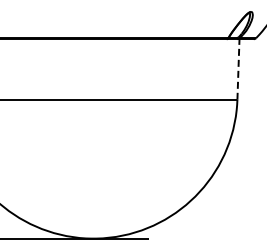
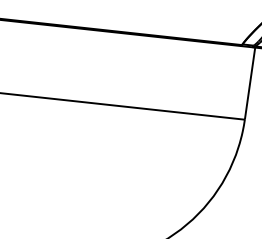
line: (238, 69) -> (250, 83), dashed -> solid

